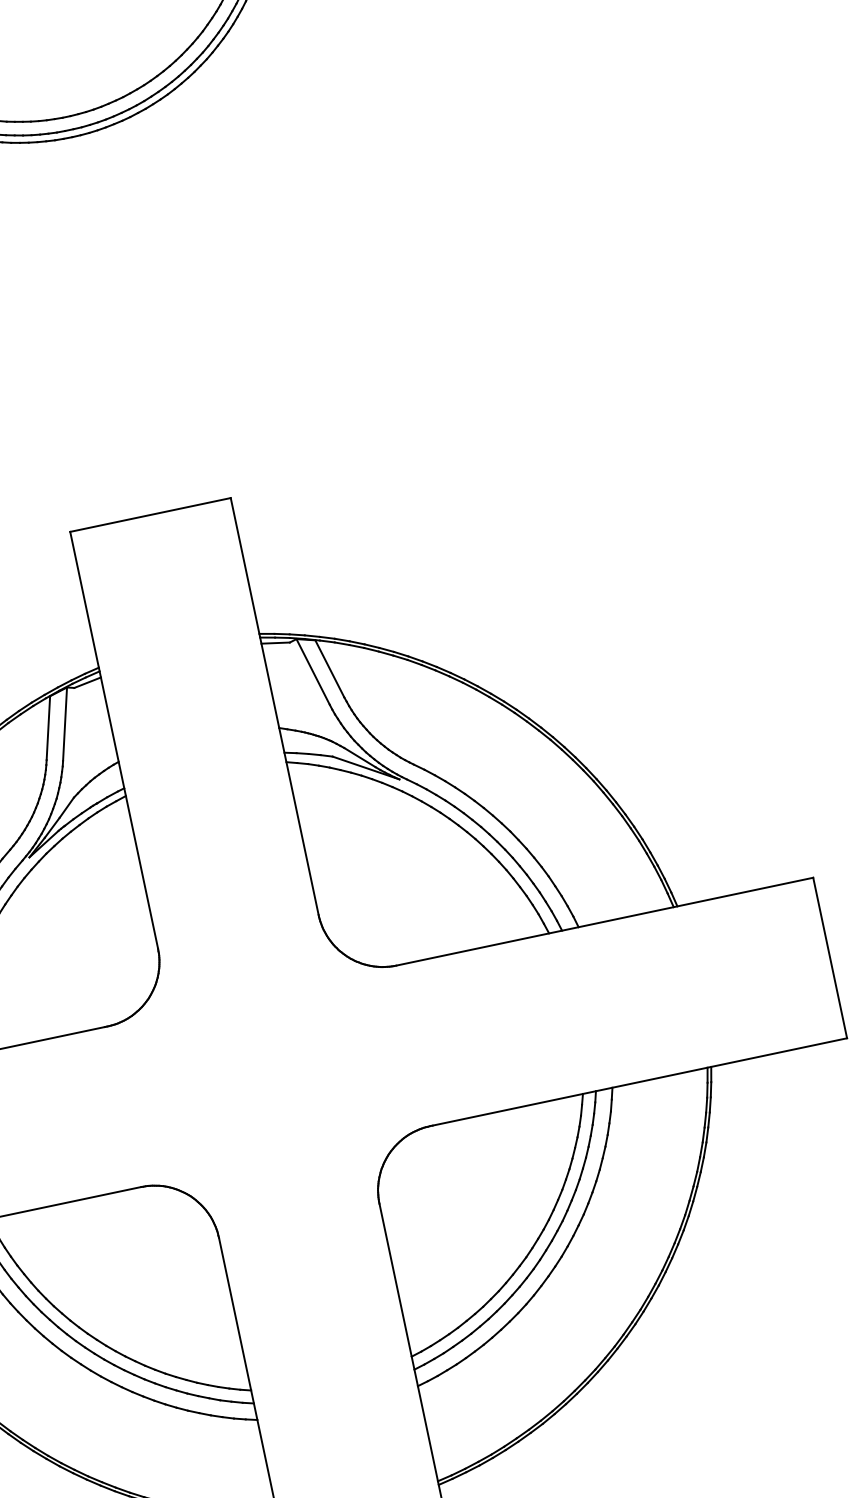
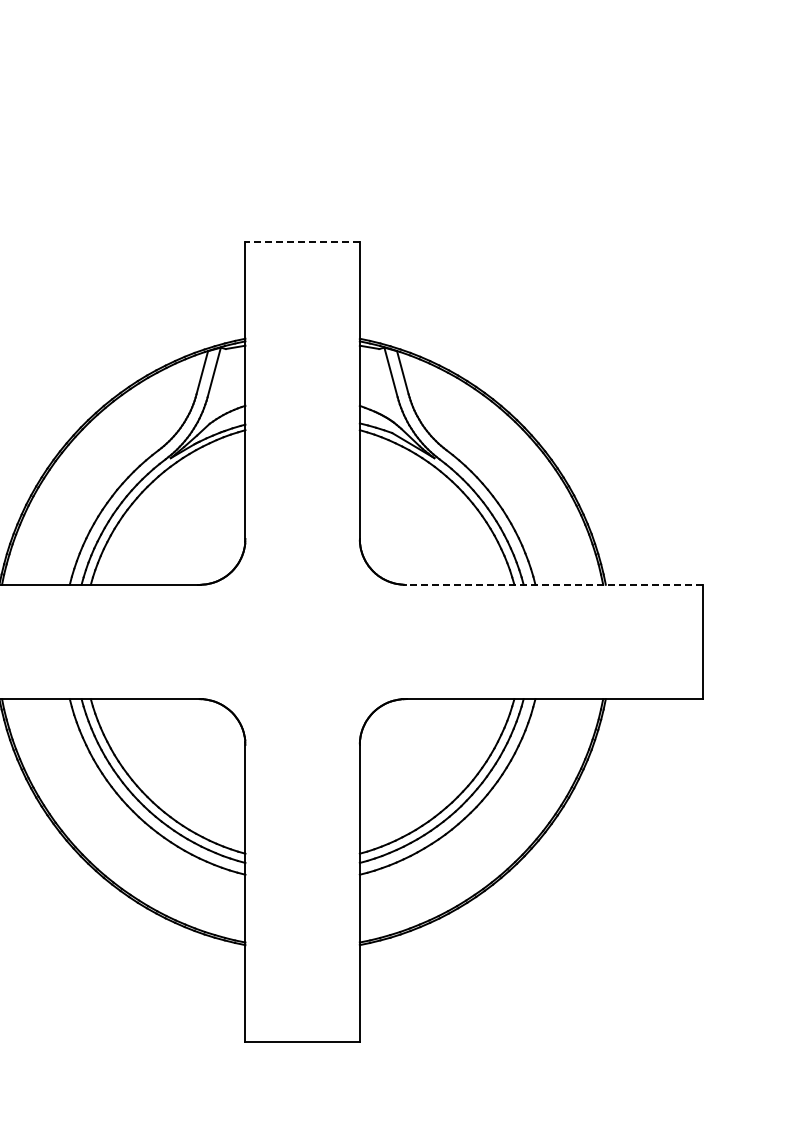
line: (150, 514) -> (302, 241), solid -> dashed
line: (605, 921) -> (554, 584), solid -> dashed

